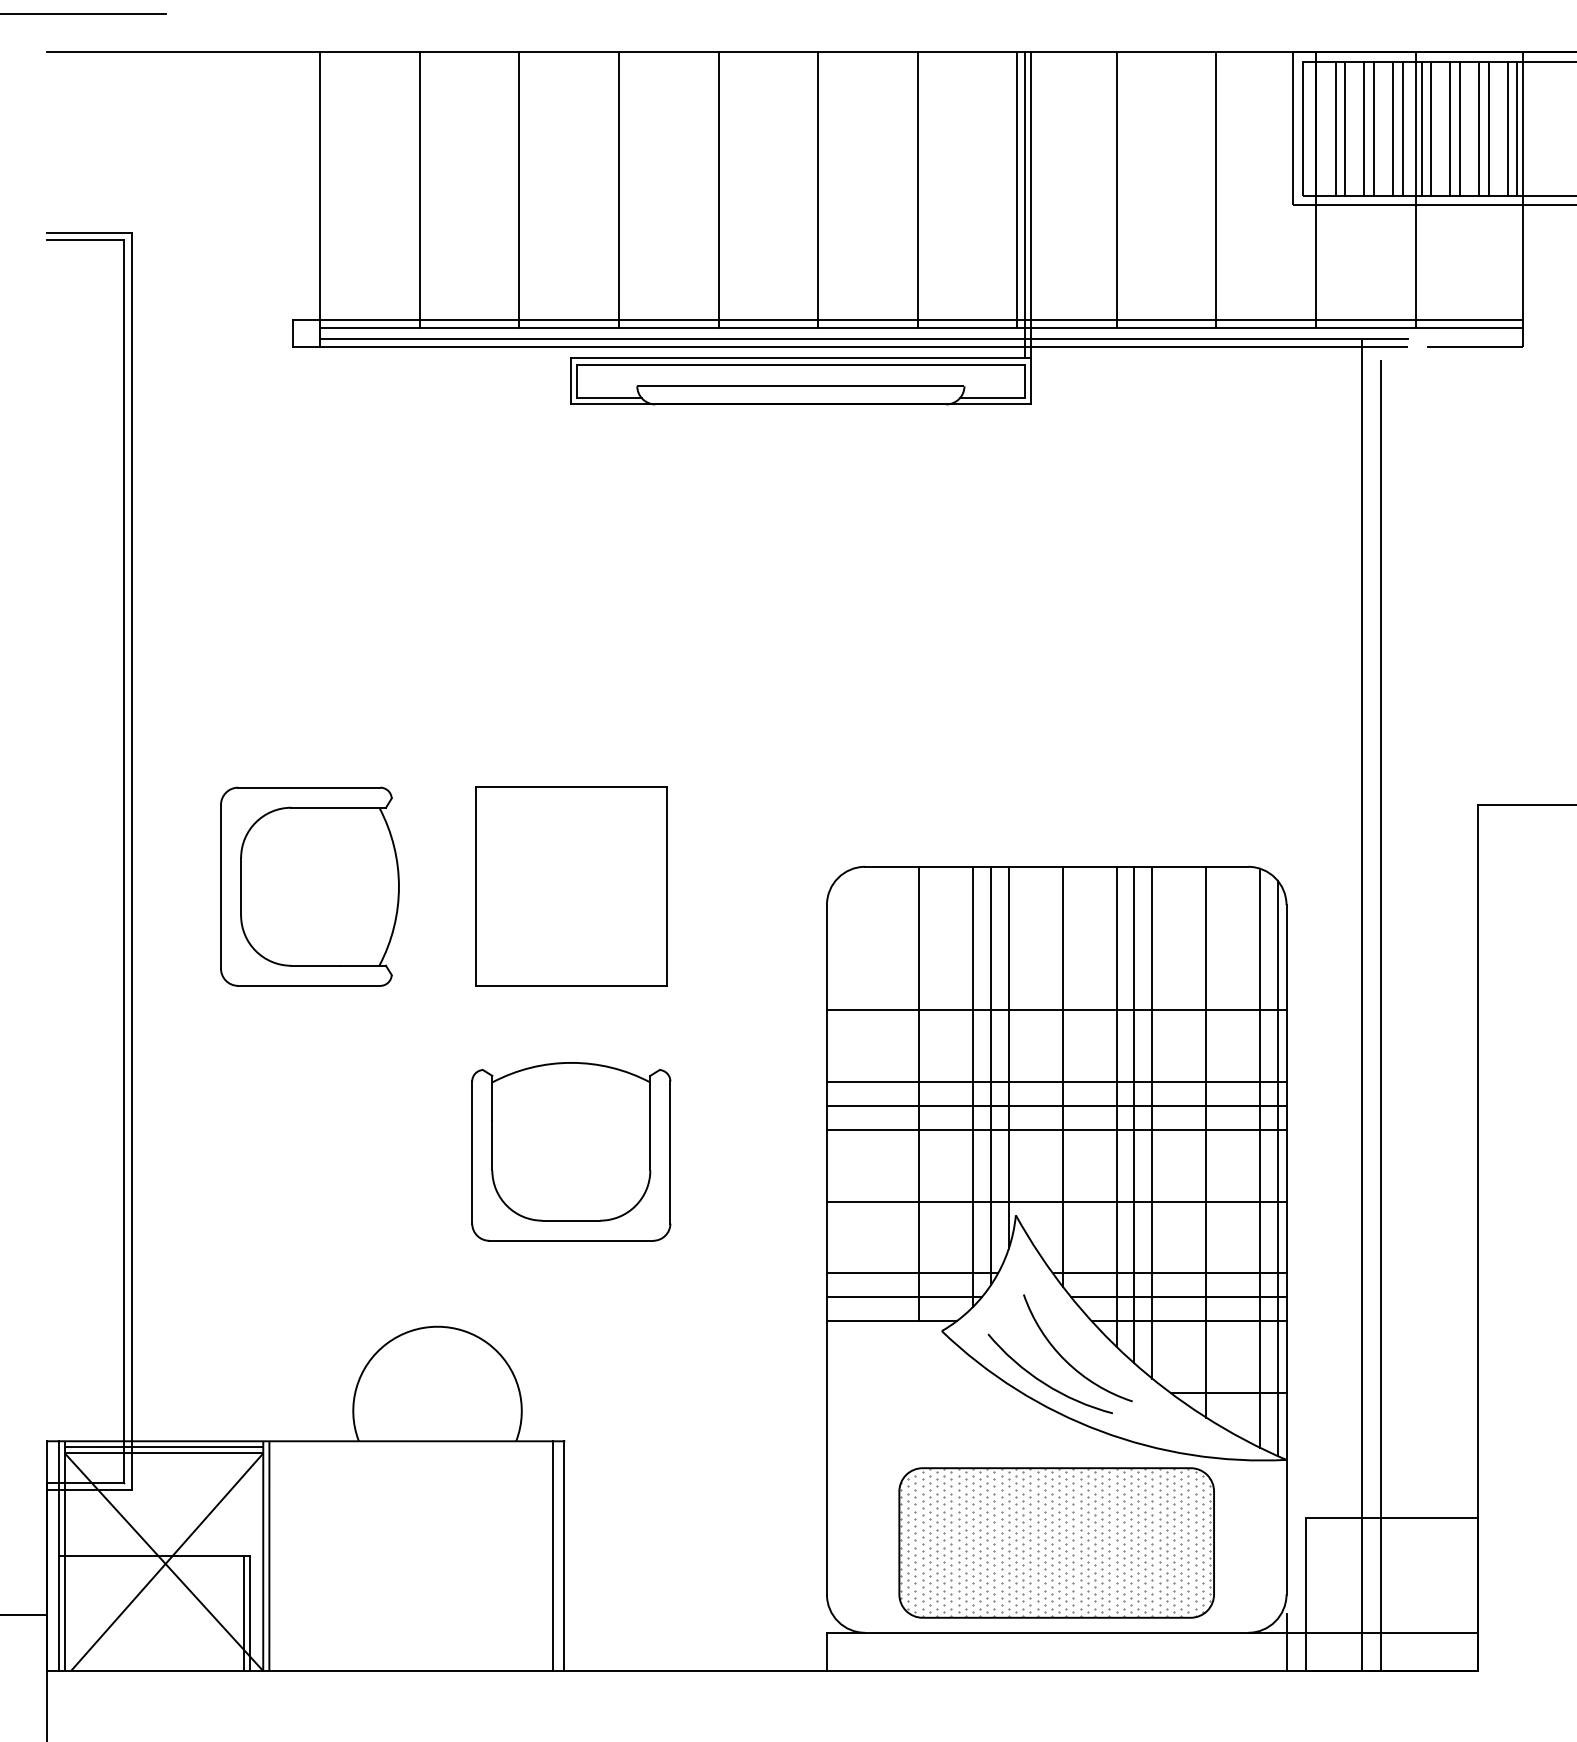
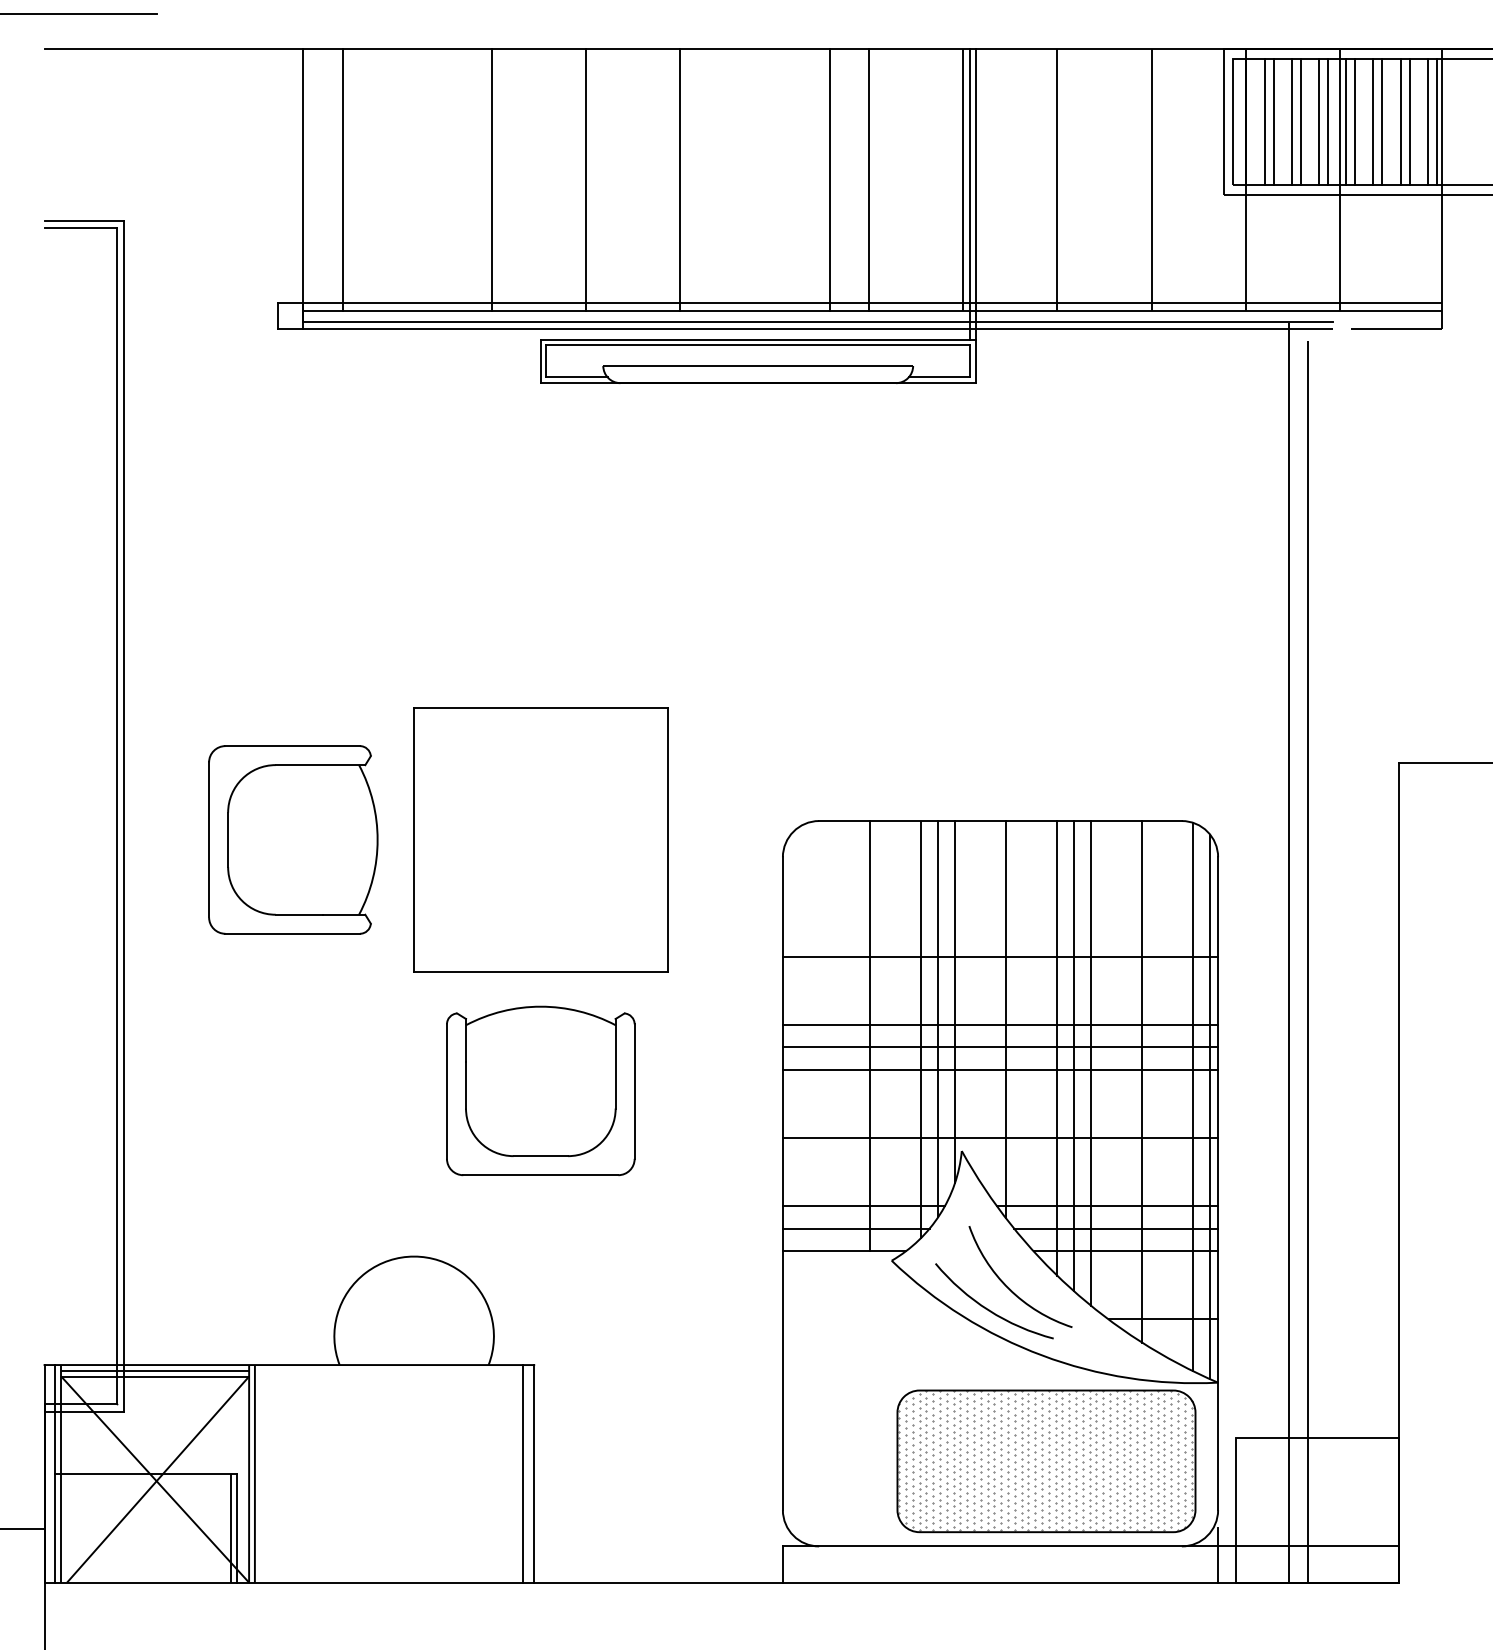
line: (419, 189) -> (343, 179), moved
line: (818, 189) -> (829, 179), moved
part: (570, 886) -> (540, 839), size x1.4
part: (1056, 1543) -> (1046, 1461), moved

